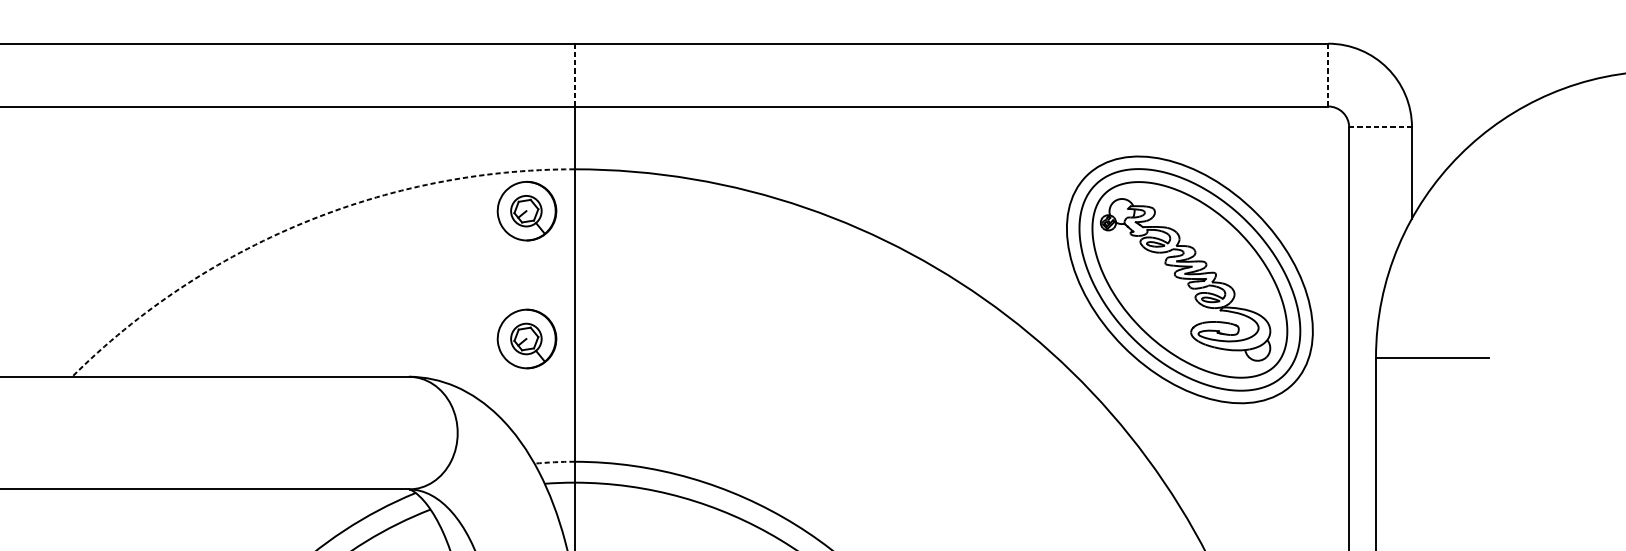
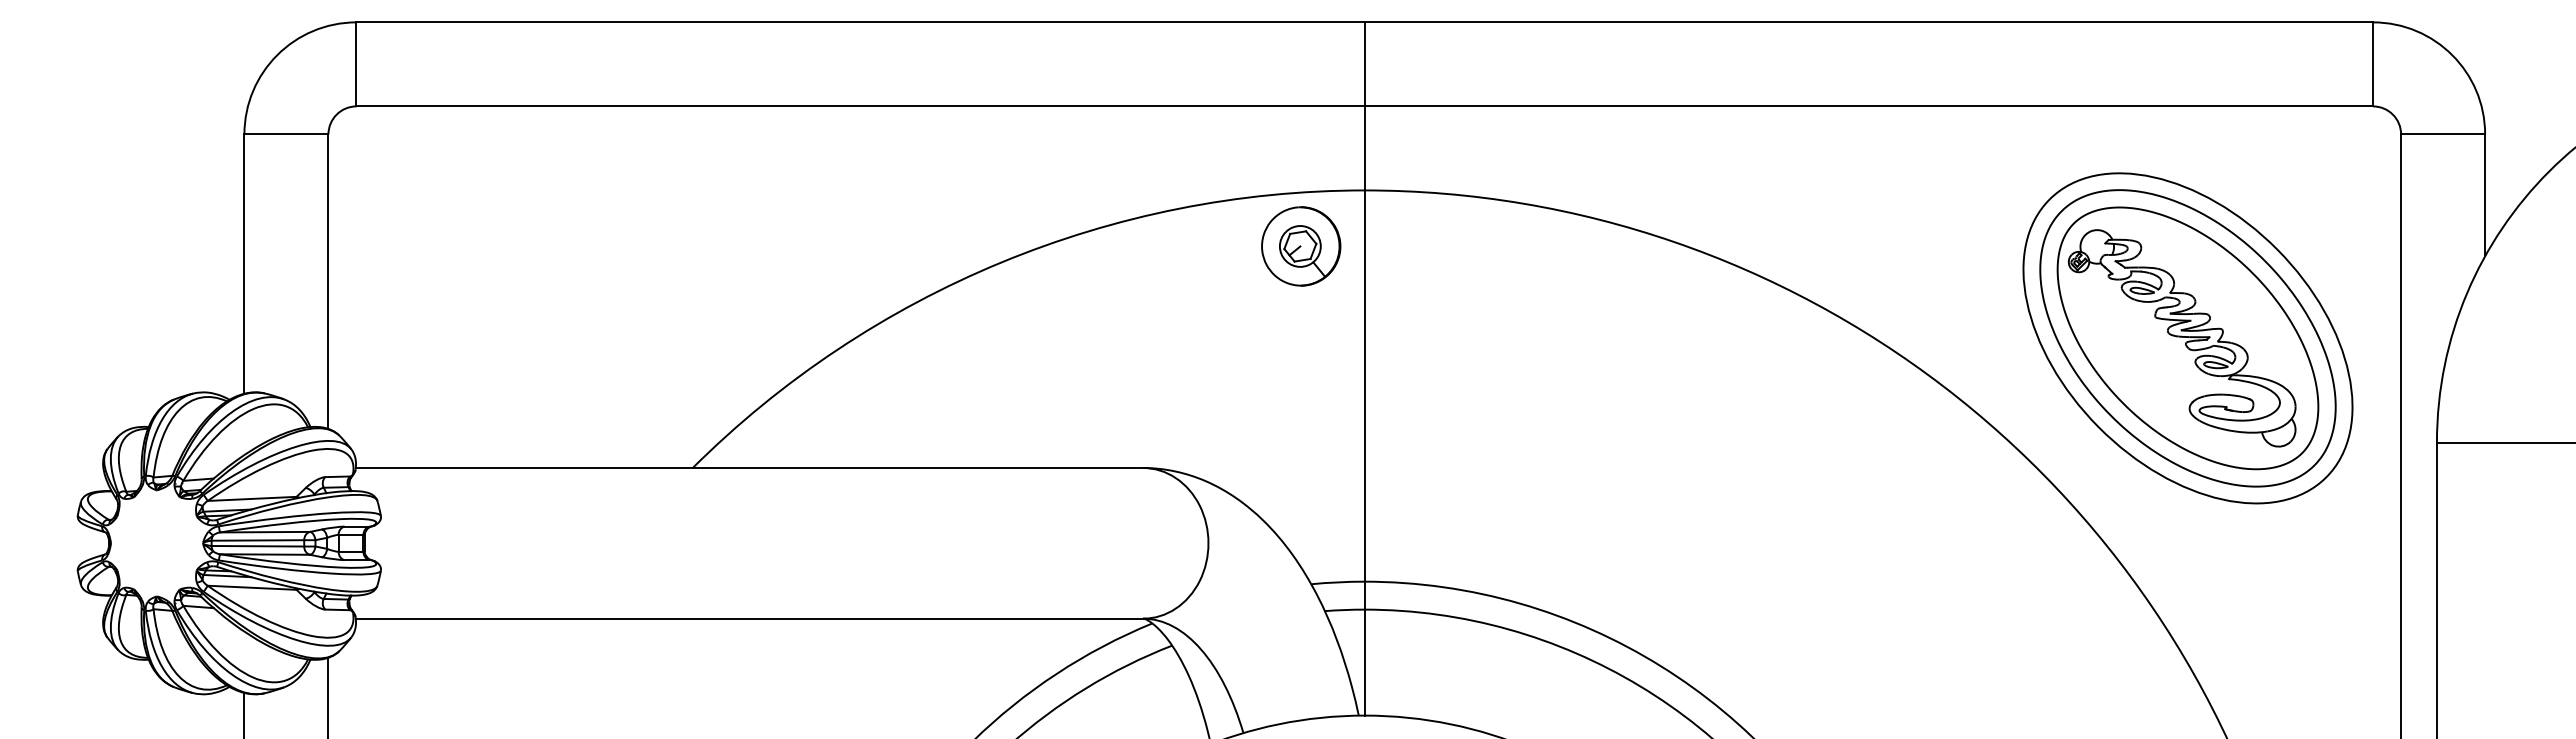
line: (1328, 74) -> (2373, 63), dashed -> solid
line: (574, 75) -> (1364, 64), dashed -> solid
line: (1380, 127) -> (2443, 134), dashed -> solid
arc: (302, 223) -> (1001, 262), dashed -> solid
part: (527, 339) -> (1301, 417), removed
arc: (554, 462) -> (1337, 582), dashed -> solid

